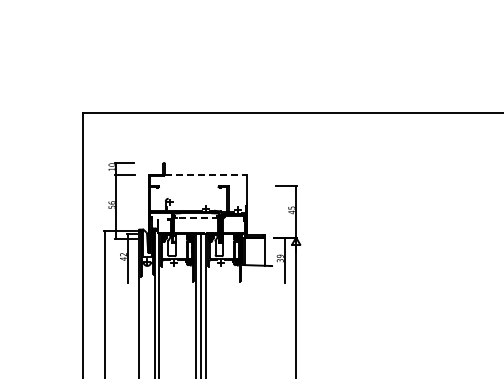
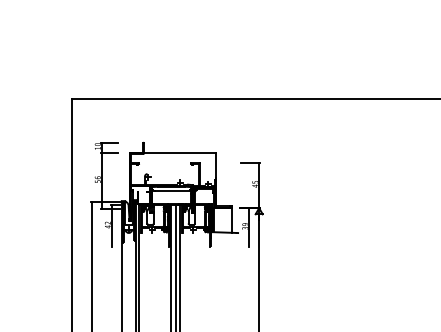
line: (206, 174) -> (180, 152), dashed -> solid
line: (197, 218) -> (172, 191), dashed -> solid

